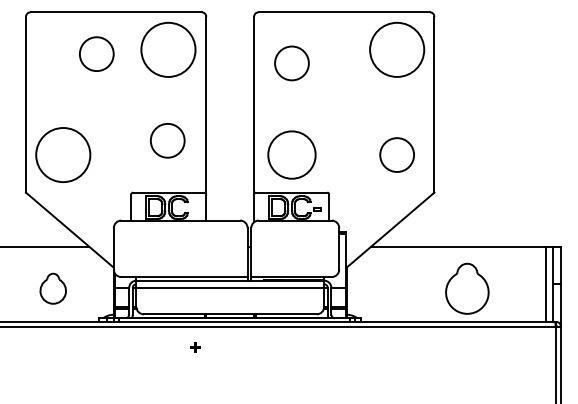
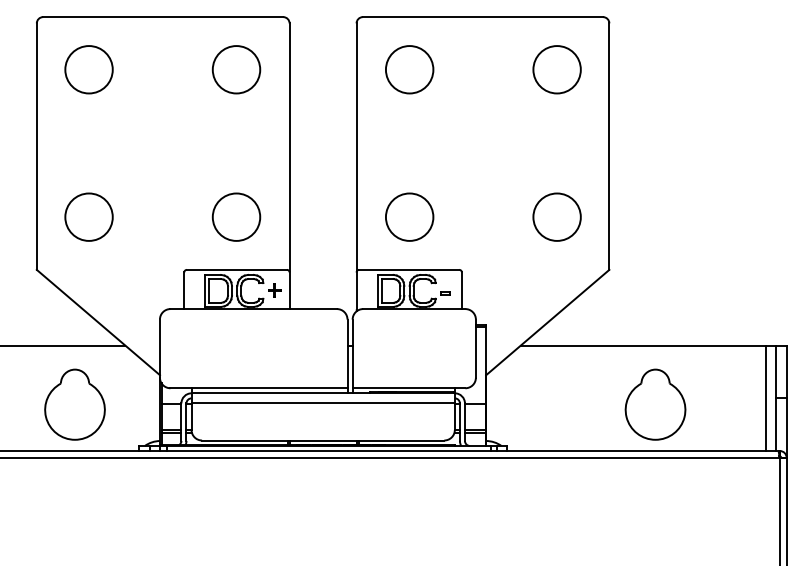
circle: (168, 49) -> (236, 69), size x0.62
circle: (396, 49) -> (556, 69), size x0.62
circle: (96, 53) -> (88, 69), moved
circle: (291, 63) -> (409, 69), moved
circle: (167, 140) -> (236, 216), moved
circle: (62, 154) -> (88, 216), size x0.62
circle: (291, 154) -> (409, 216), size x0.71
part: (52, 288) -> (74, 404), size x1.67
part: (195, 347) -> (274, 290), moved

